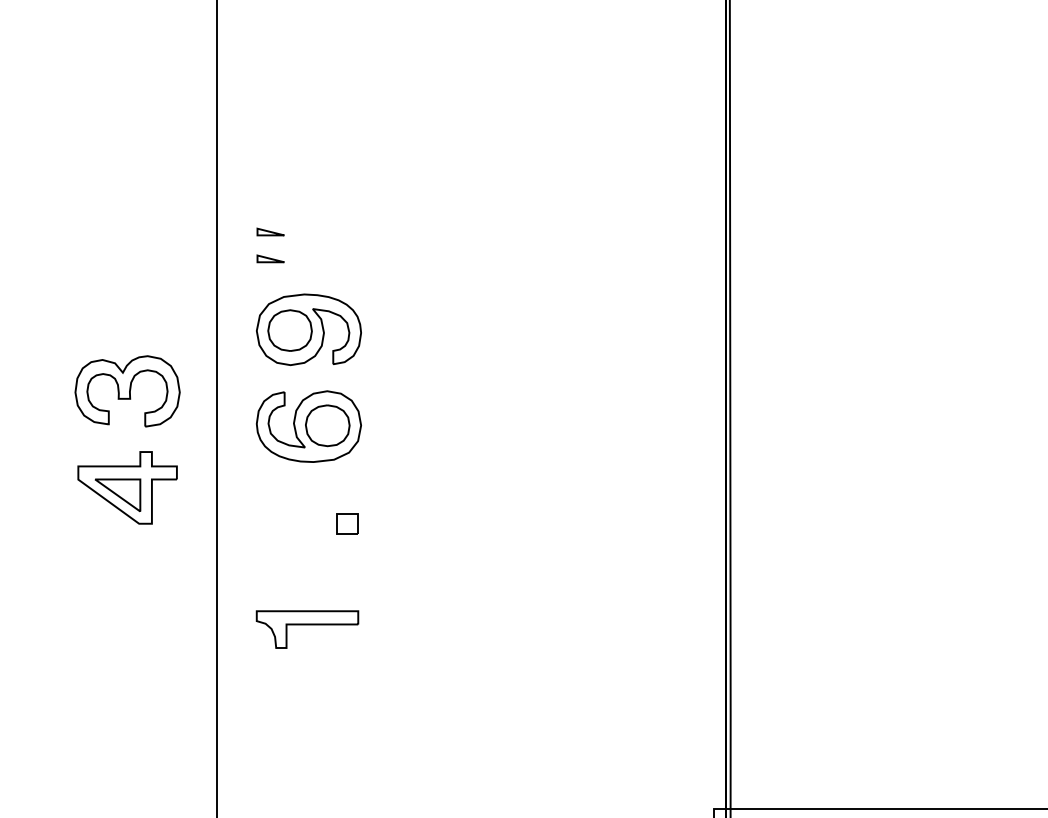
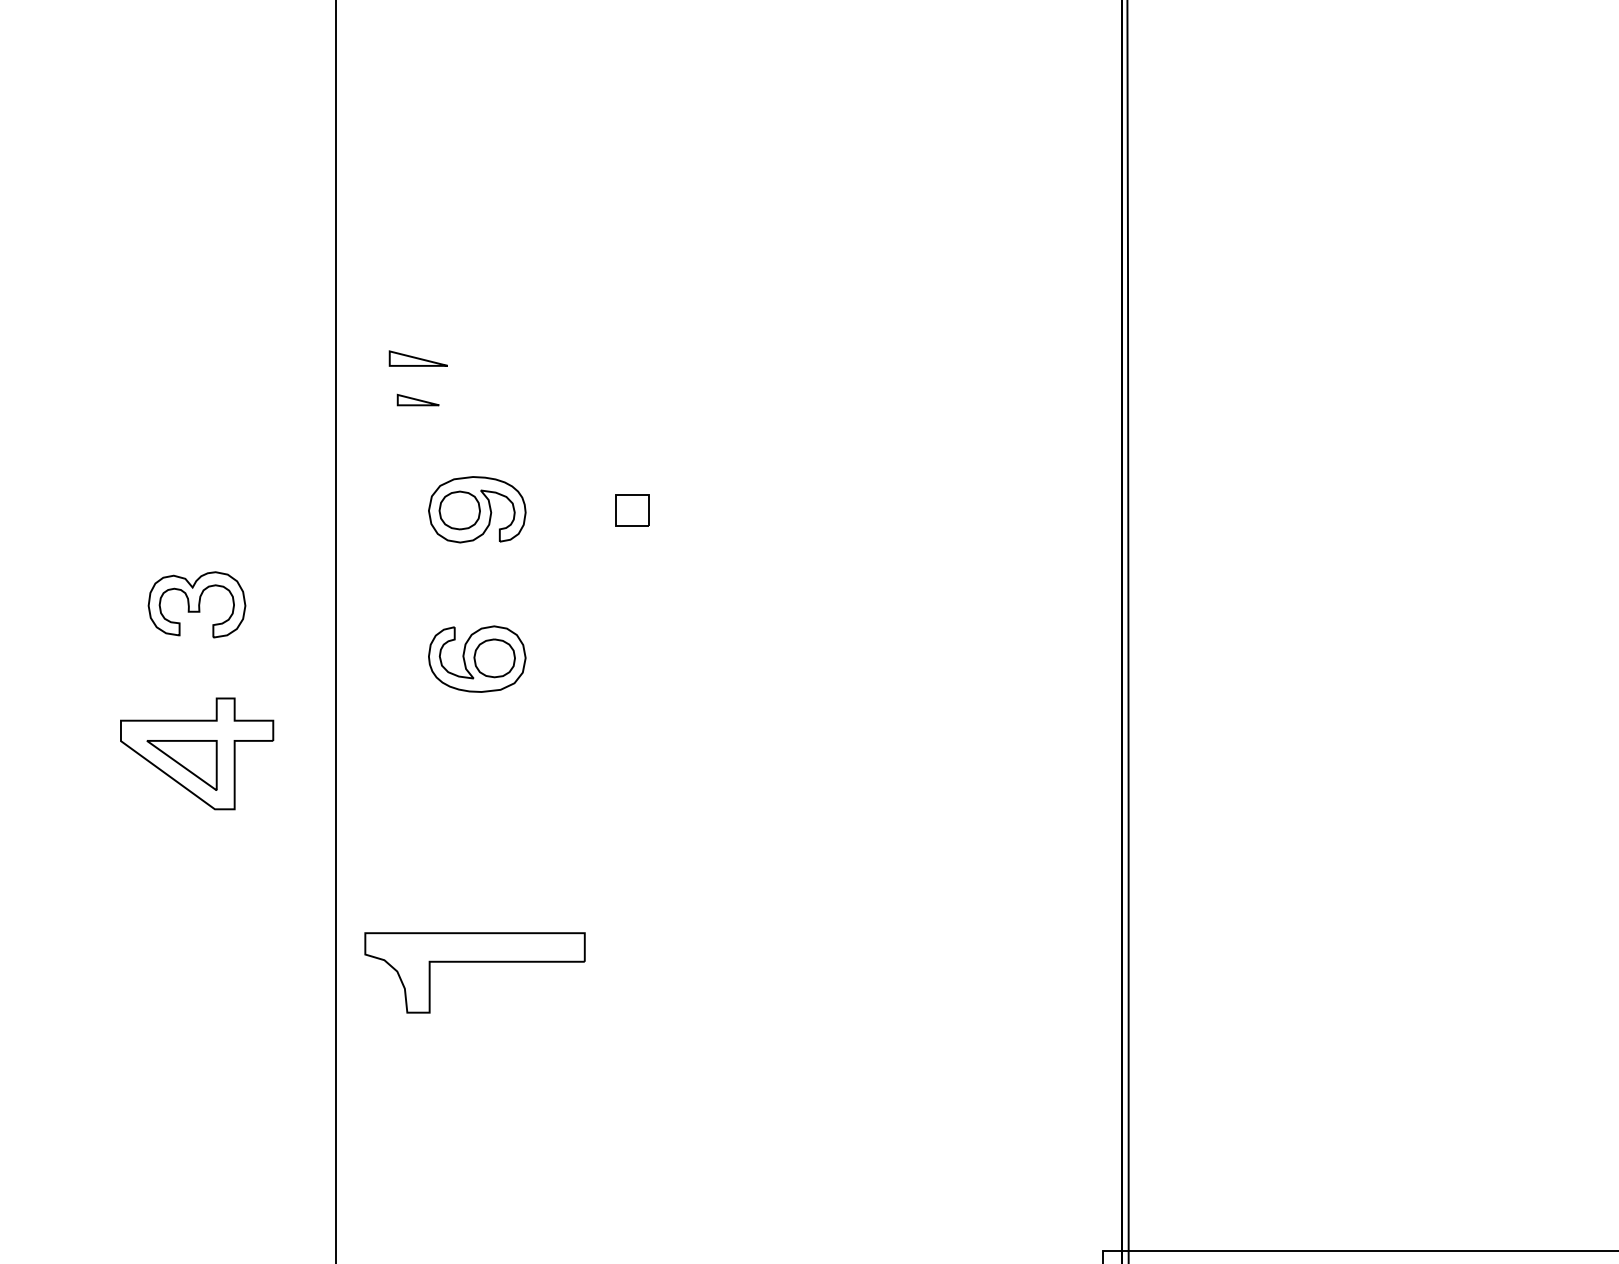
part: (270, 231) -> (417, 357), size x1.4
part: (308, 329) -> (476, 509), size x0.6
part: (127, 391) -> (196, 604), size x0.6
part: (308, 426) -> (476, 659), size x0.6
part: (347, 523) -> (632, 509), moved
part: (307, 629) -> (475, 972), size x1.4

